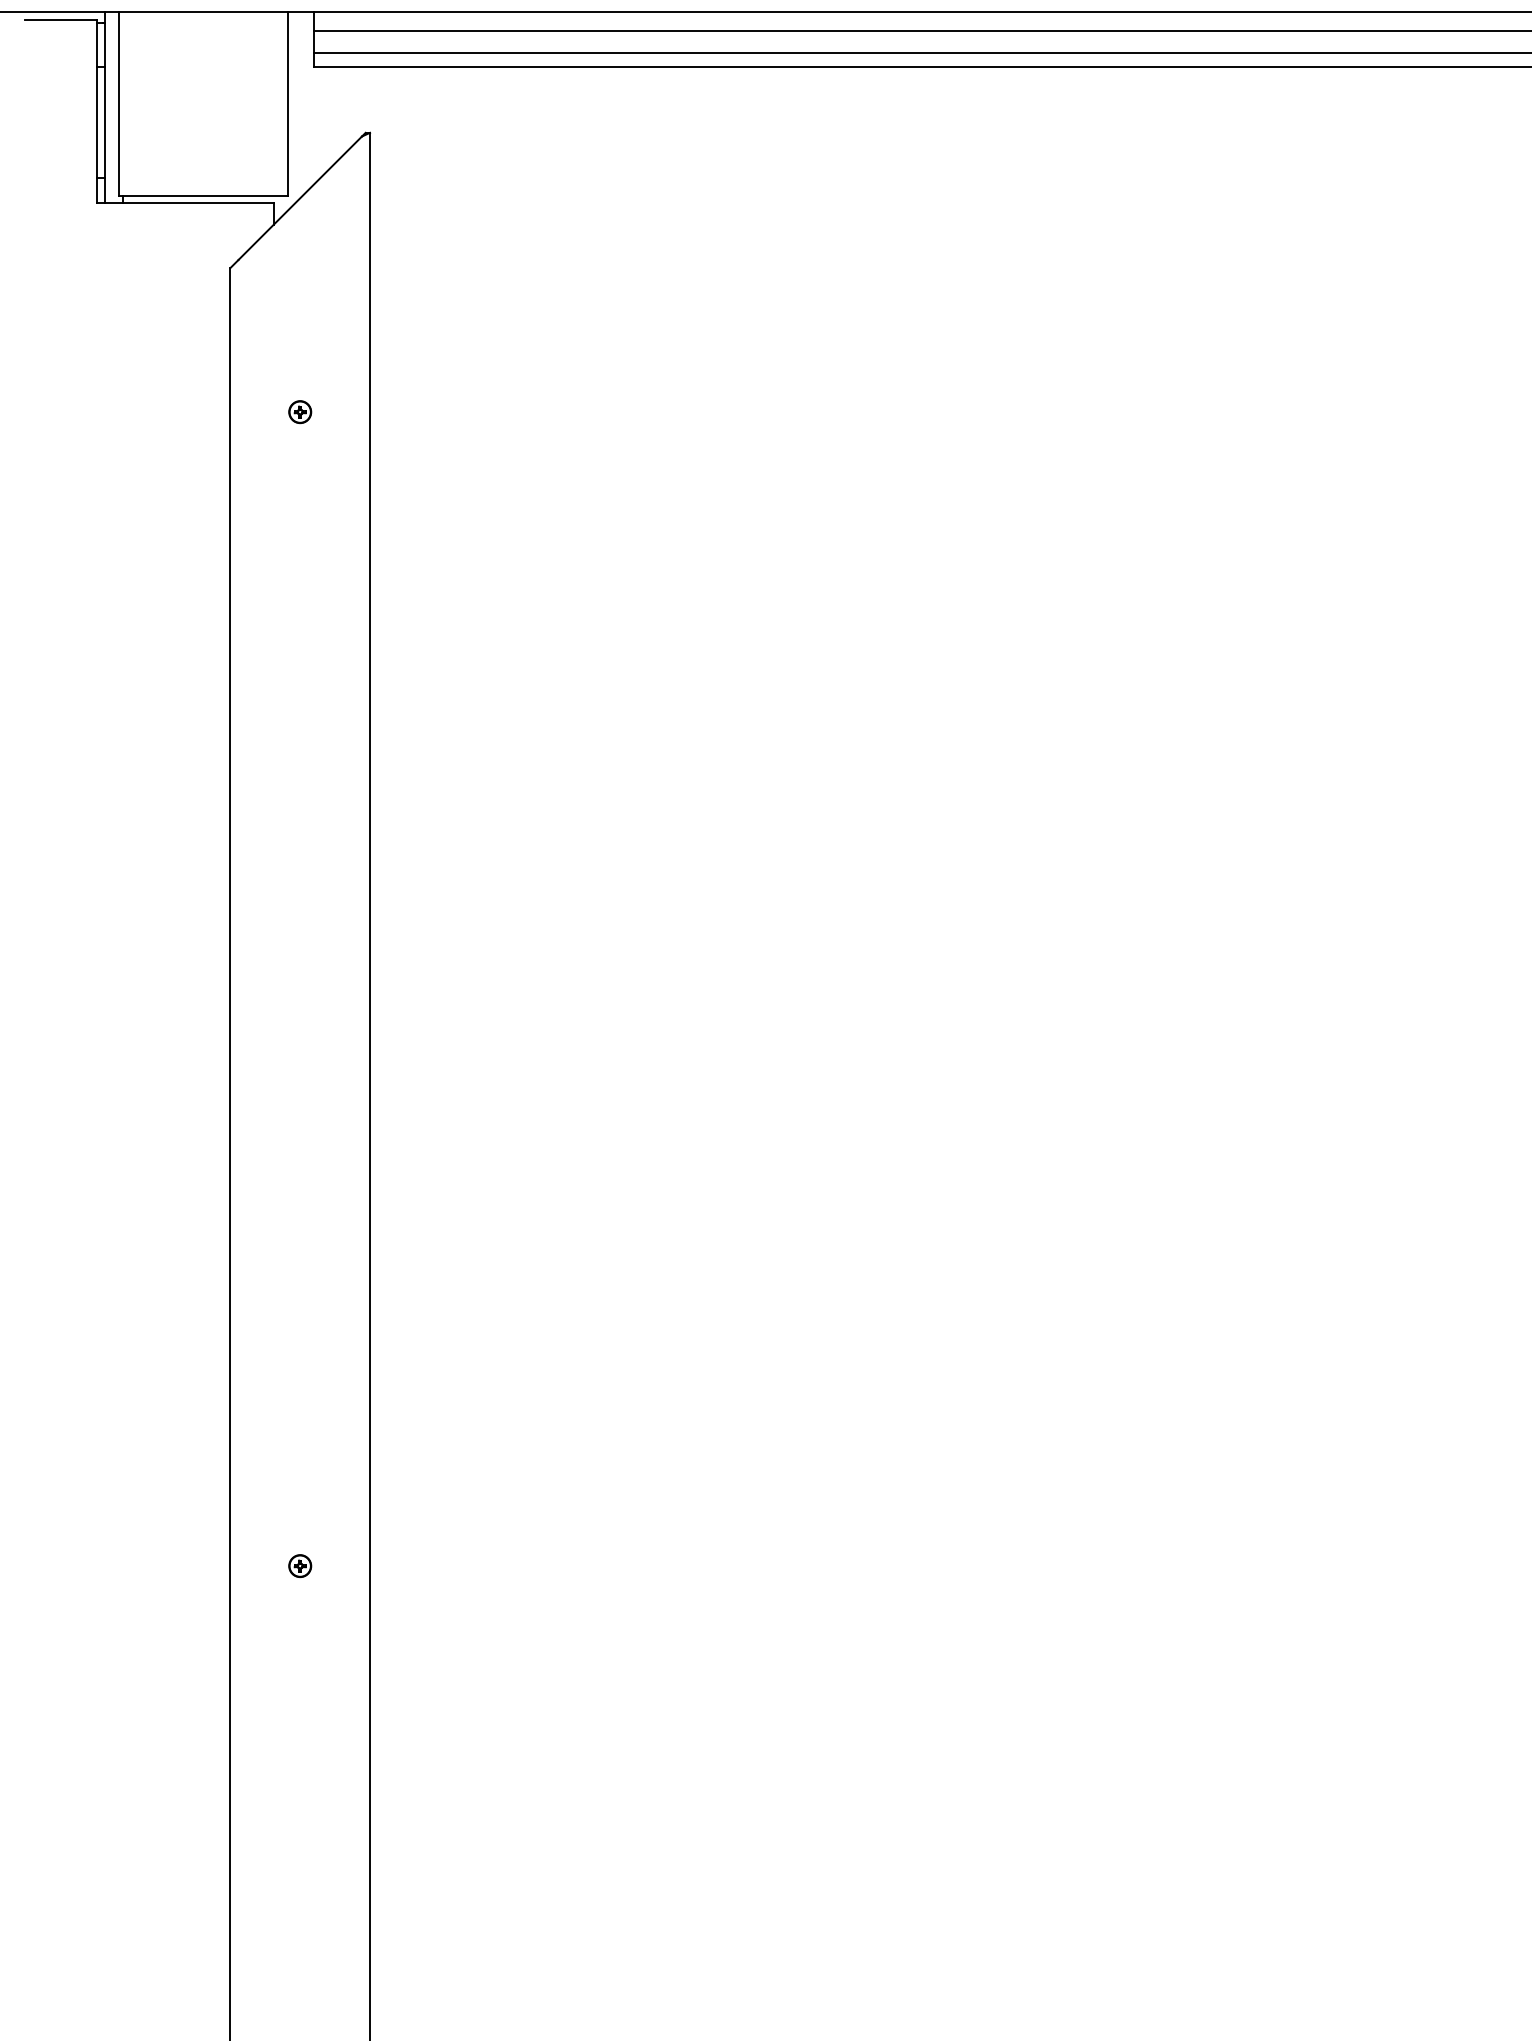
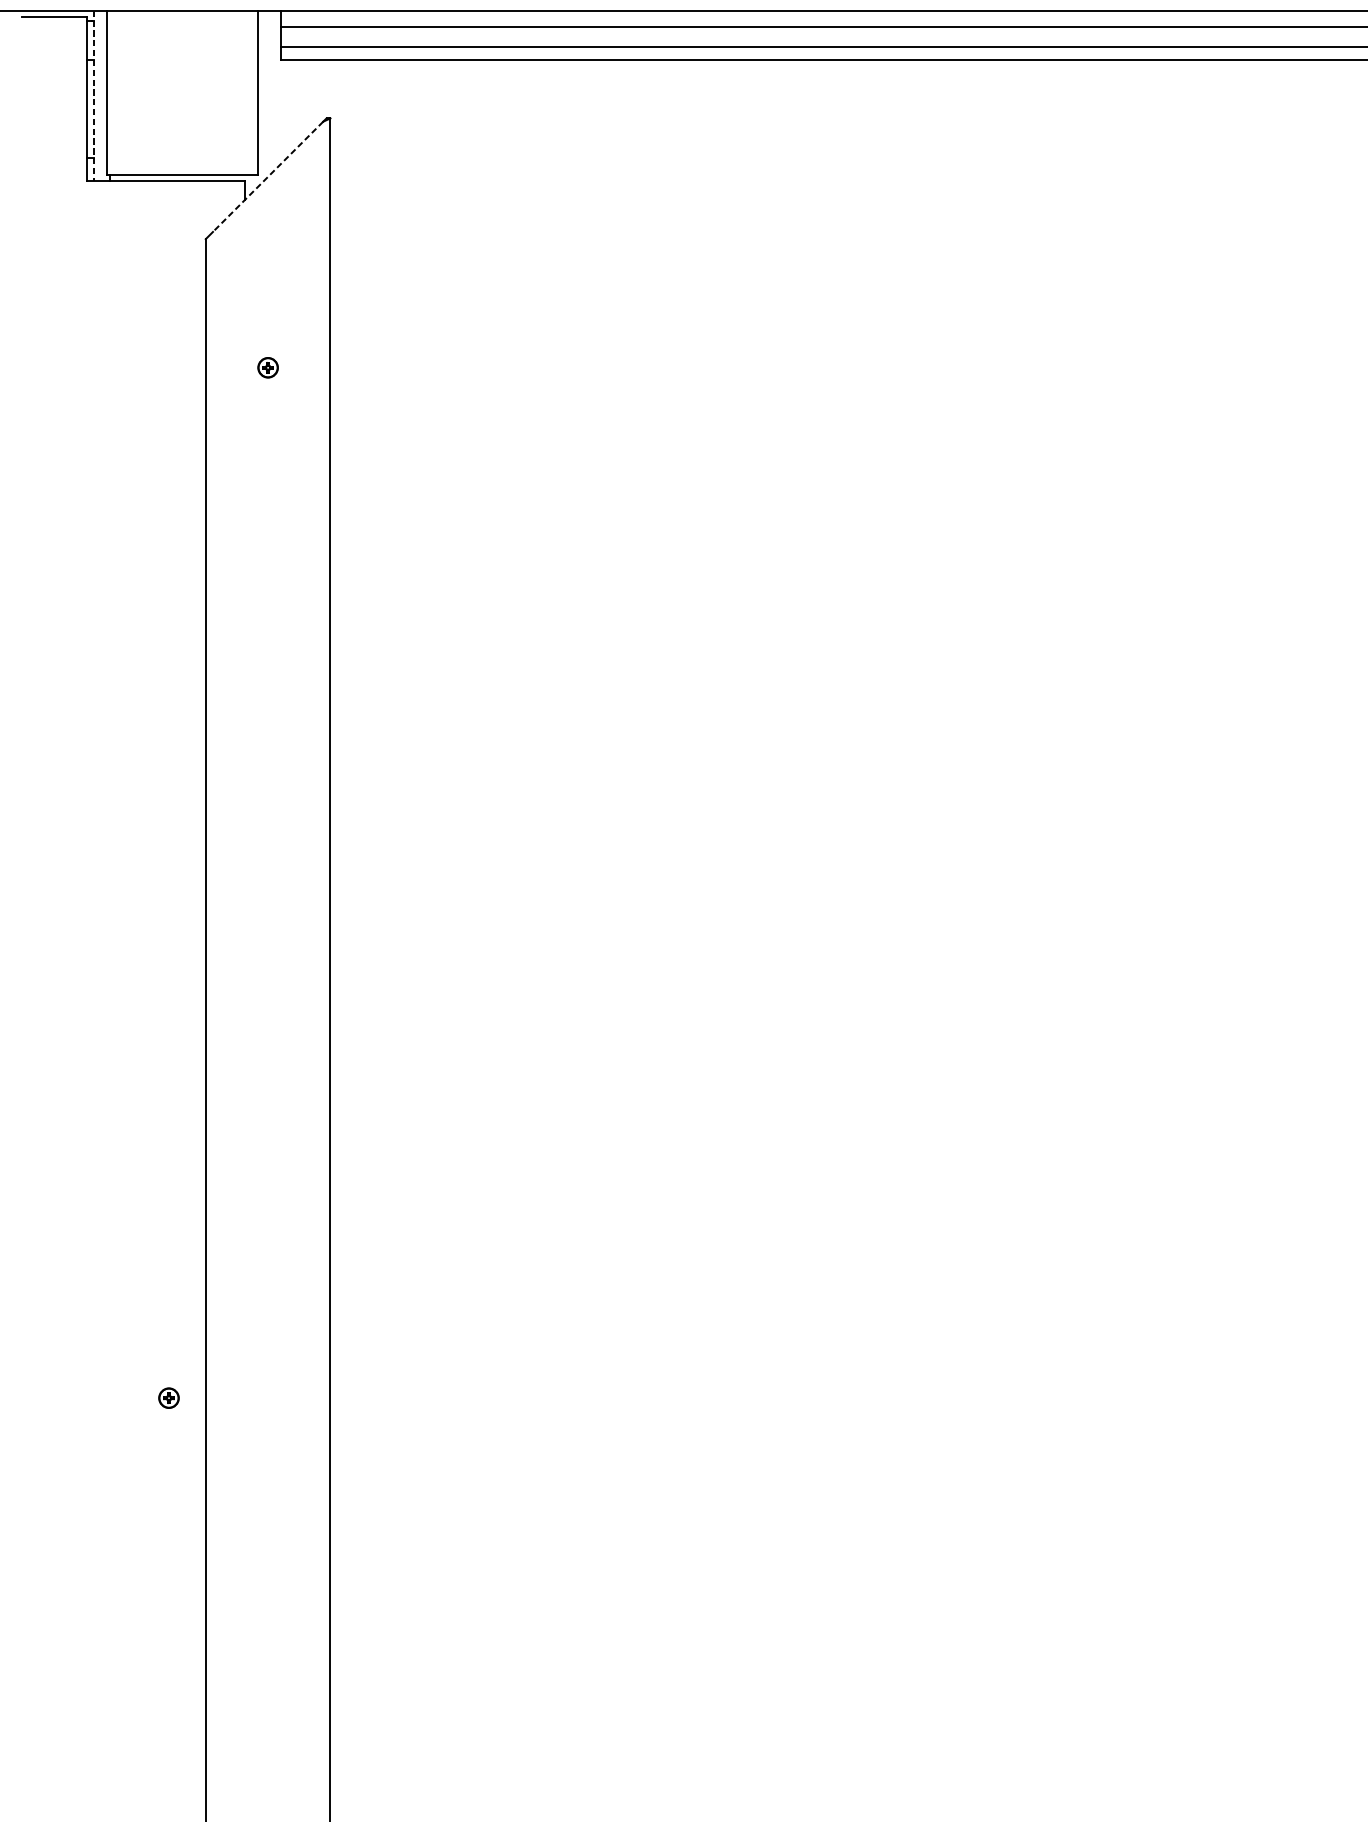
line: (104, 107) -> (93, 95), solid -> dashed
line: (299, 198) -> (267, 177), solid -> dashed
part: (300, 1565) -> (169, 1397), moved

